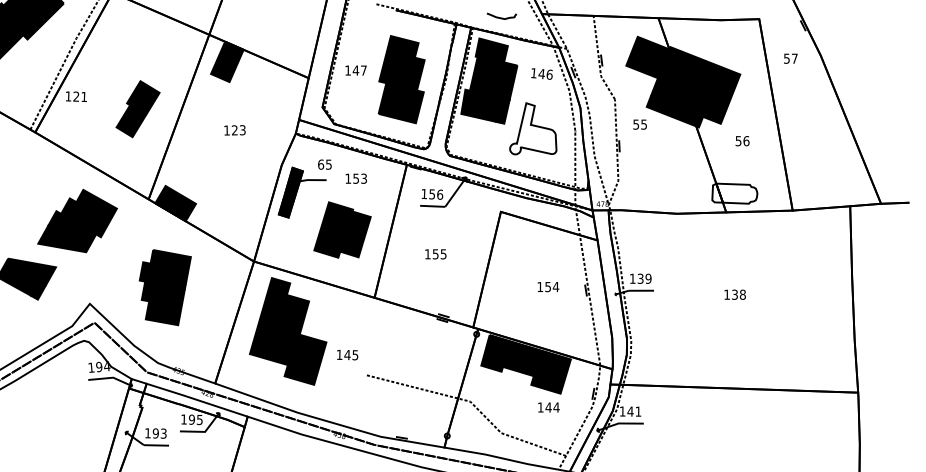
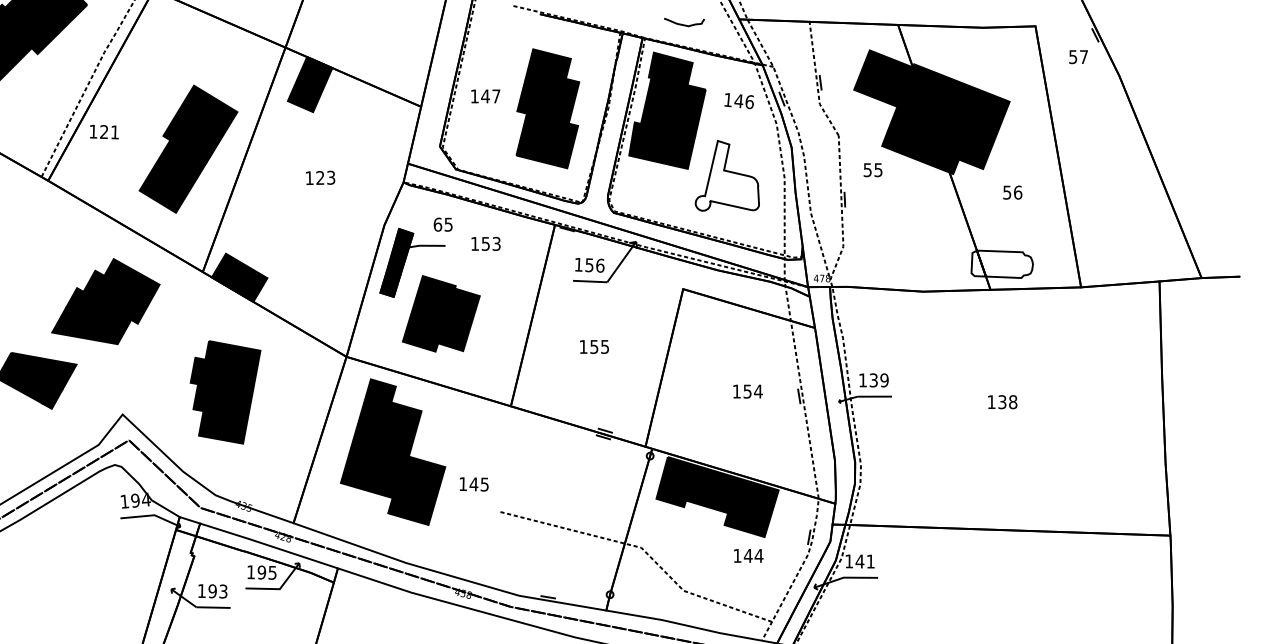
text: (790, 58) -> (1078, 56), moved
part: (137, 108) -> (187, 148), size x1.67
part: (342, 229) -> (441, 313), moved

